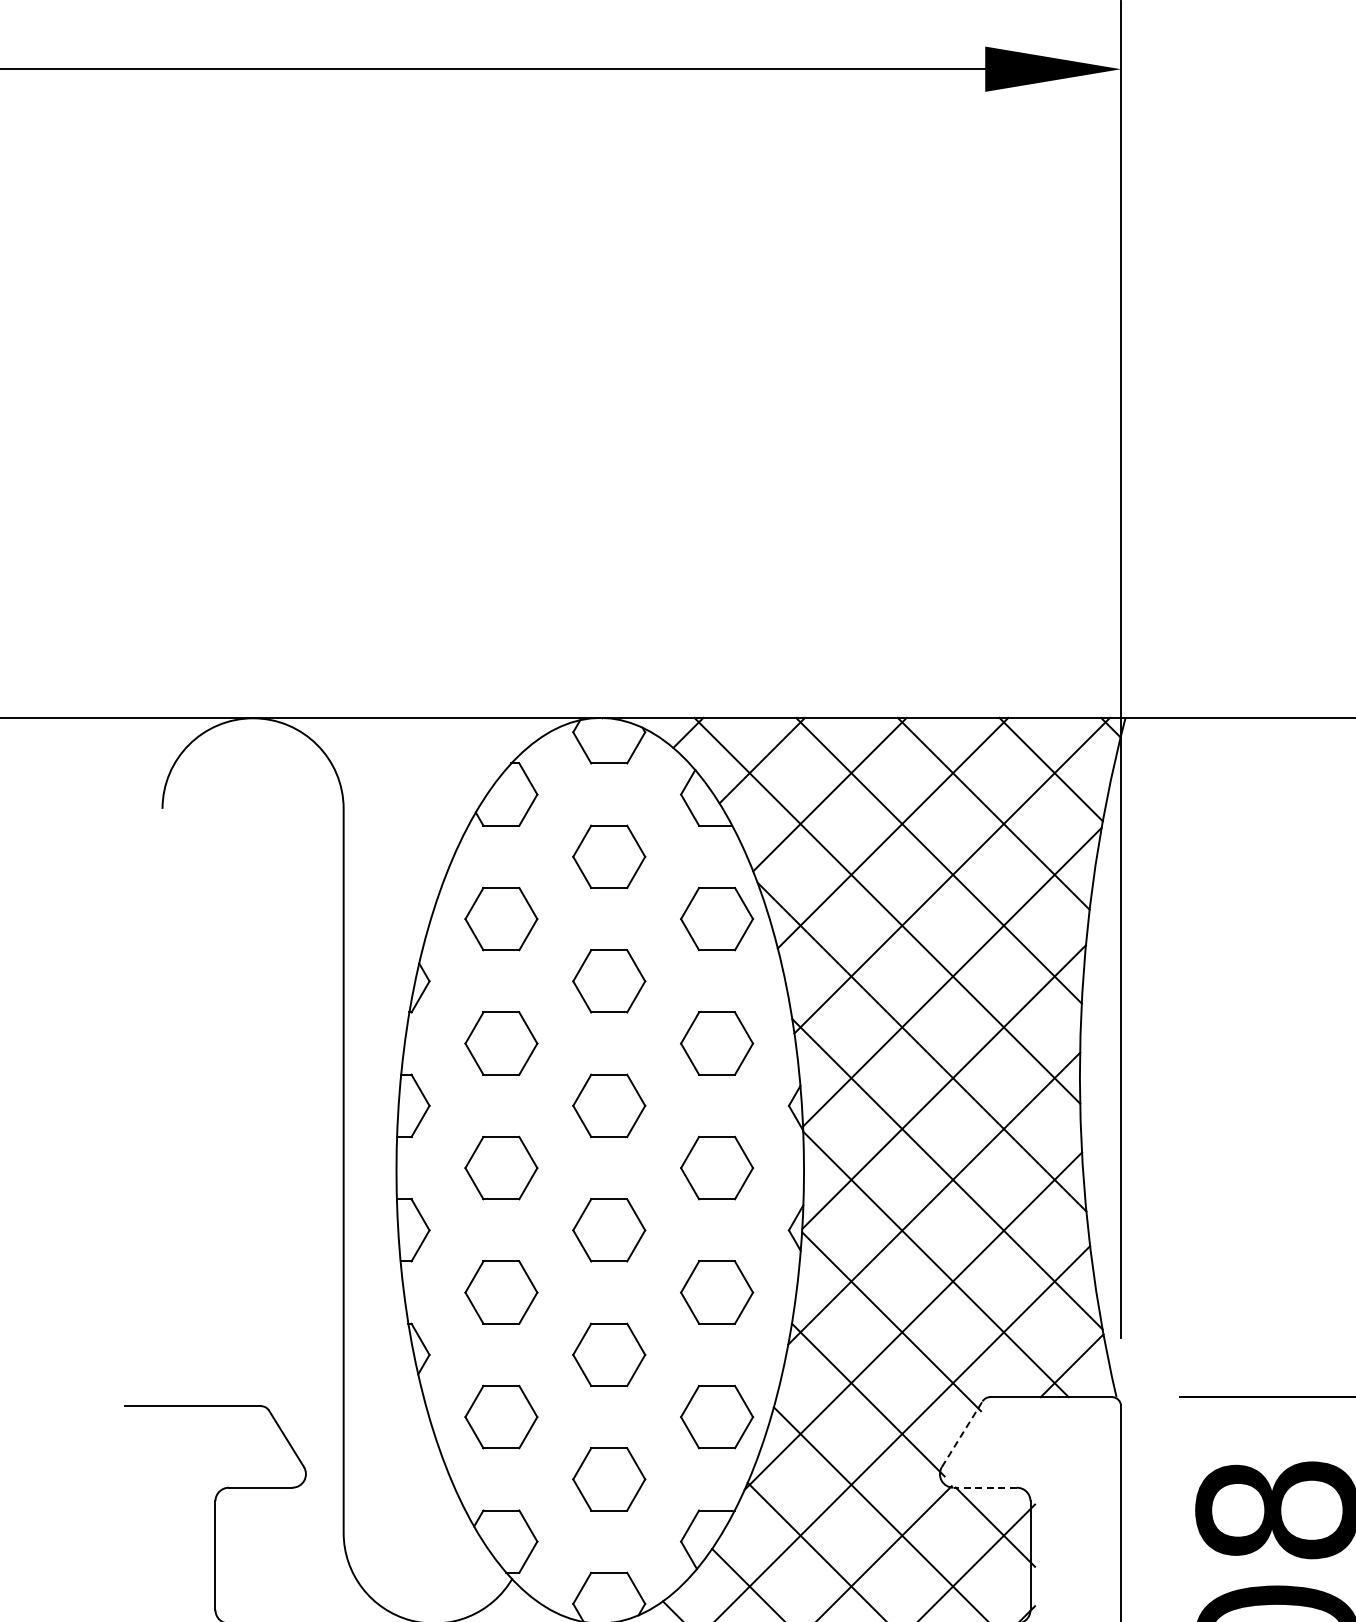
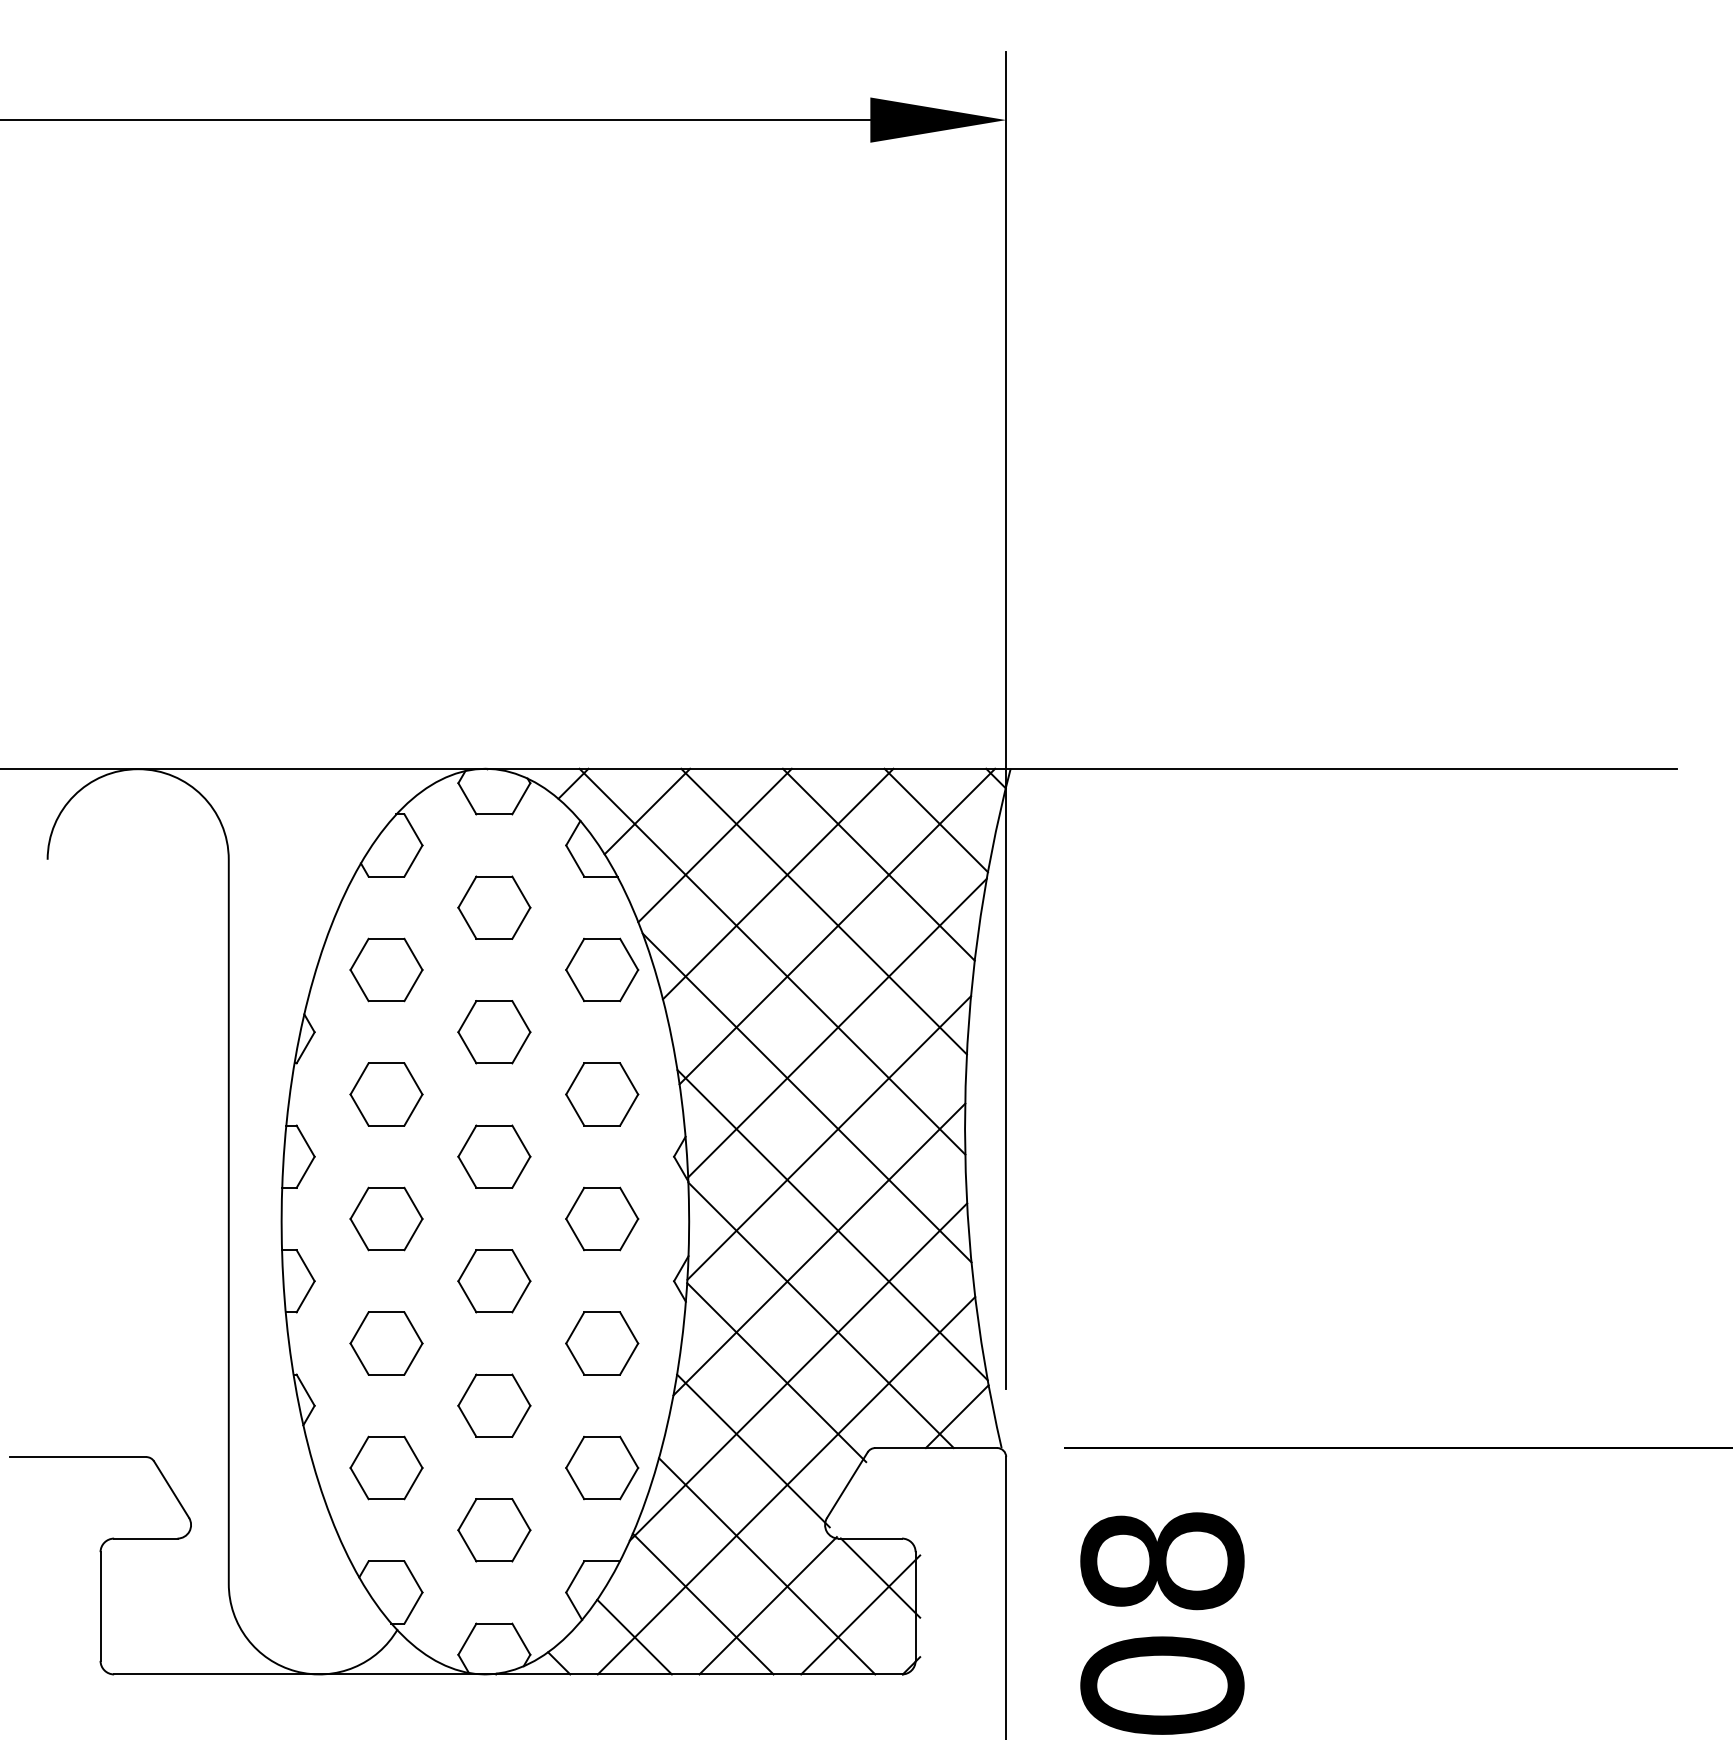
line: (962, 1434) -> (847, 1485), dashed -> solid
line: (985, 1487) -> (870, 1538), dashed -> solid

